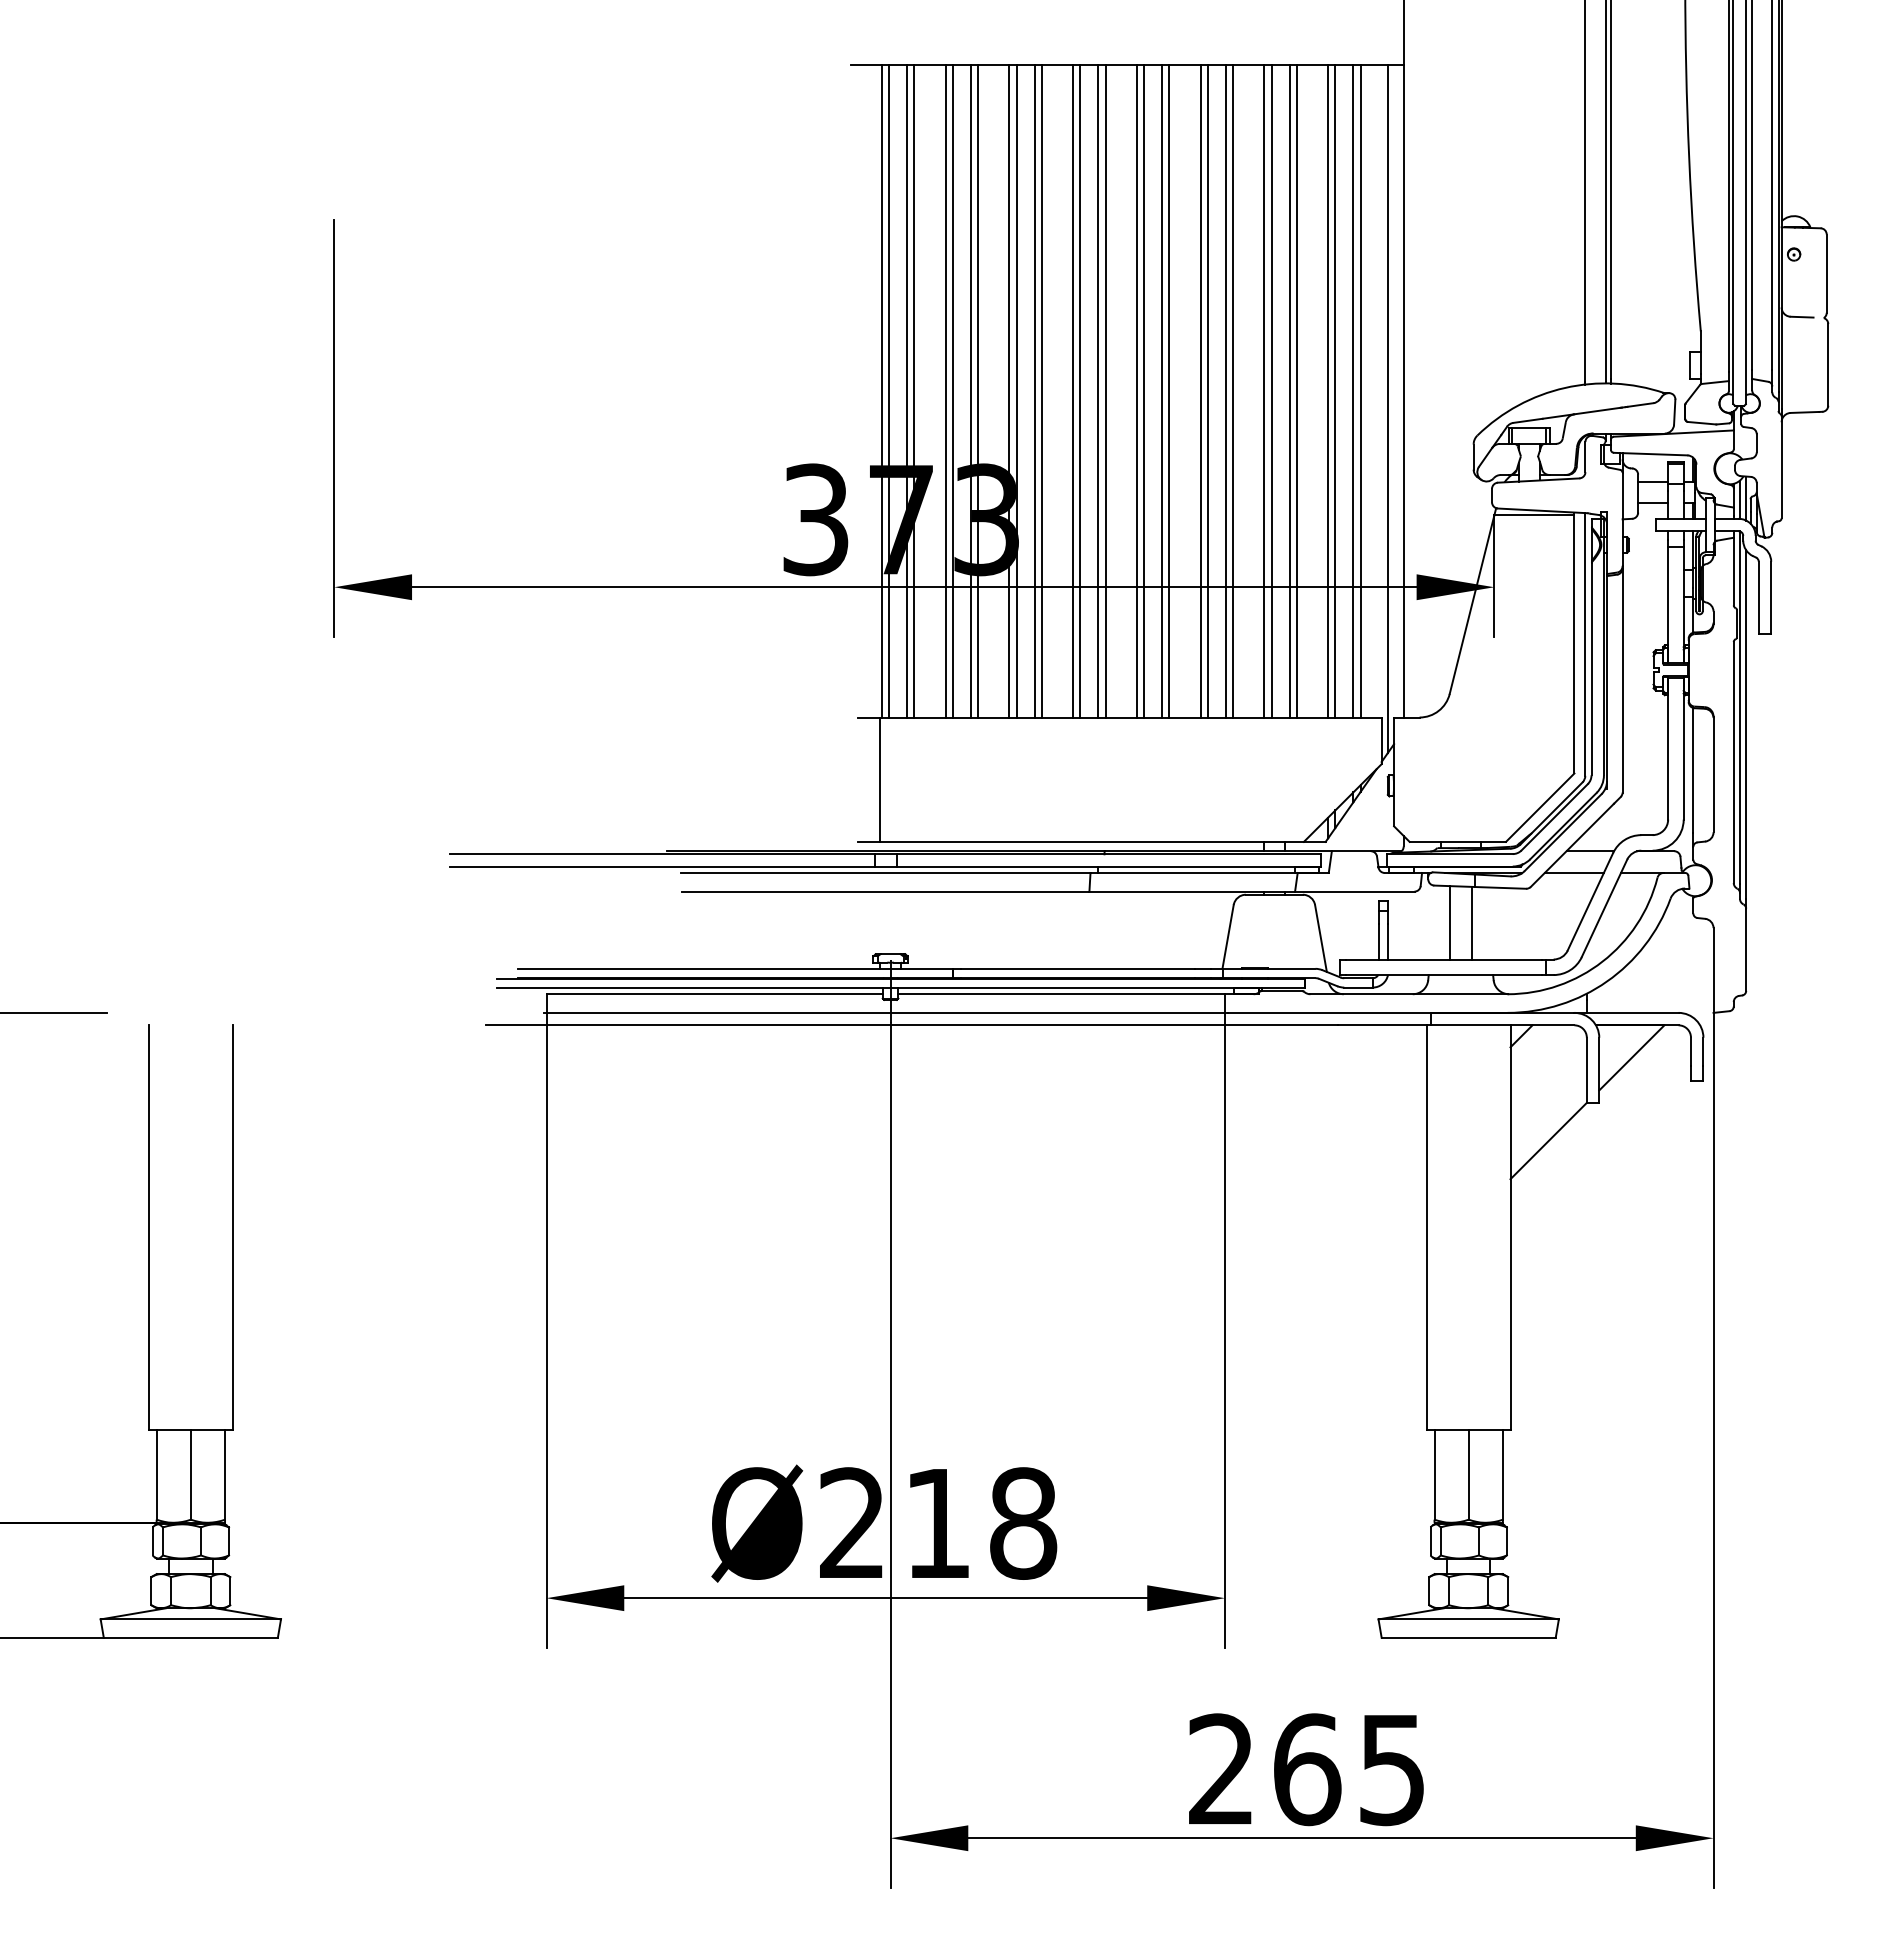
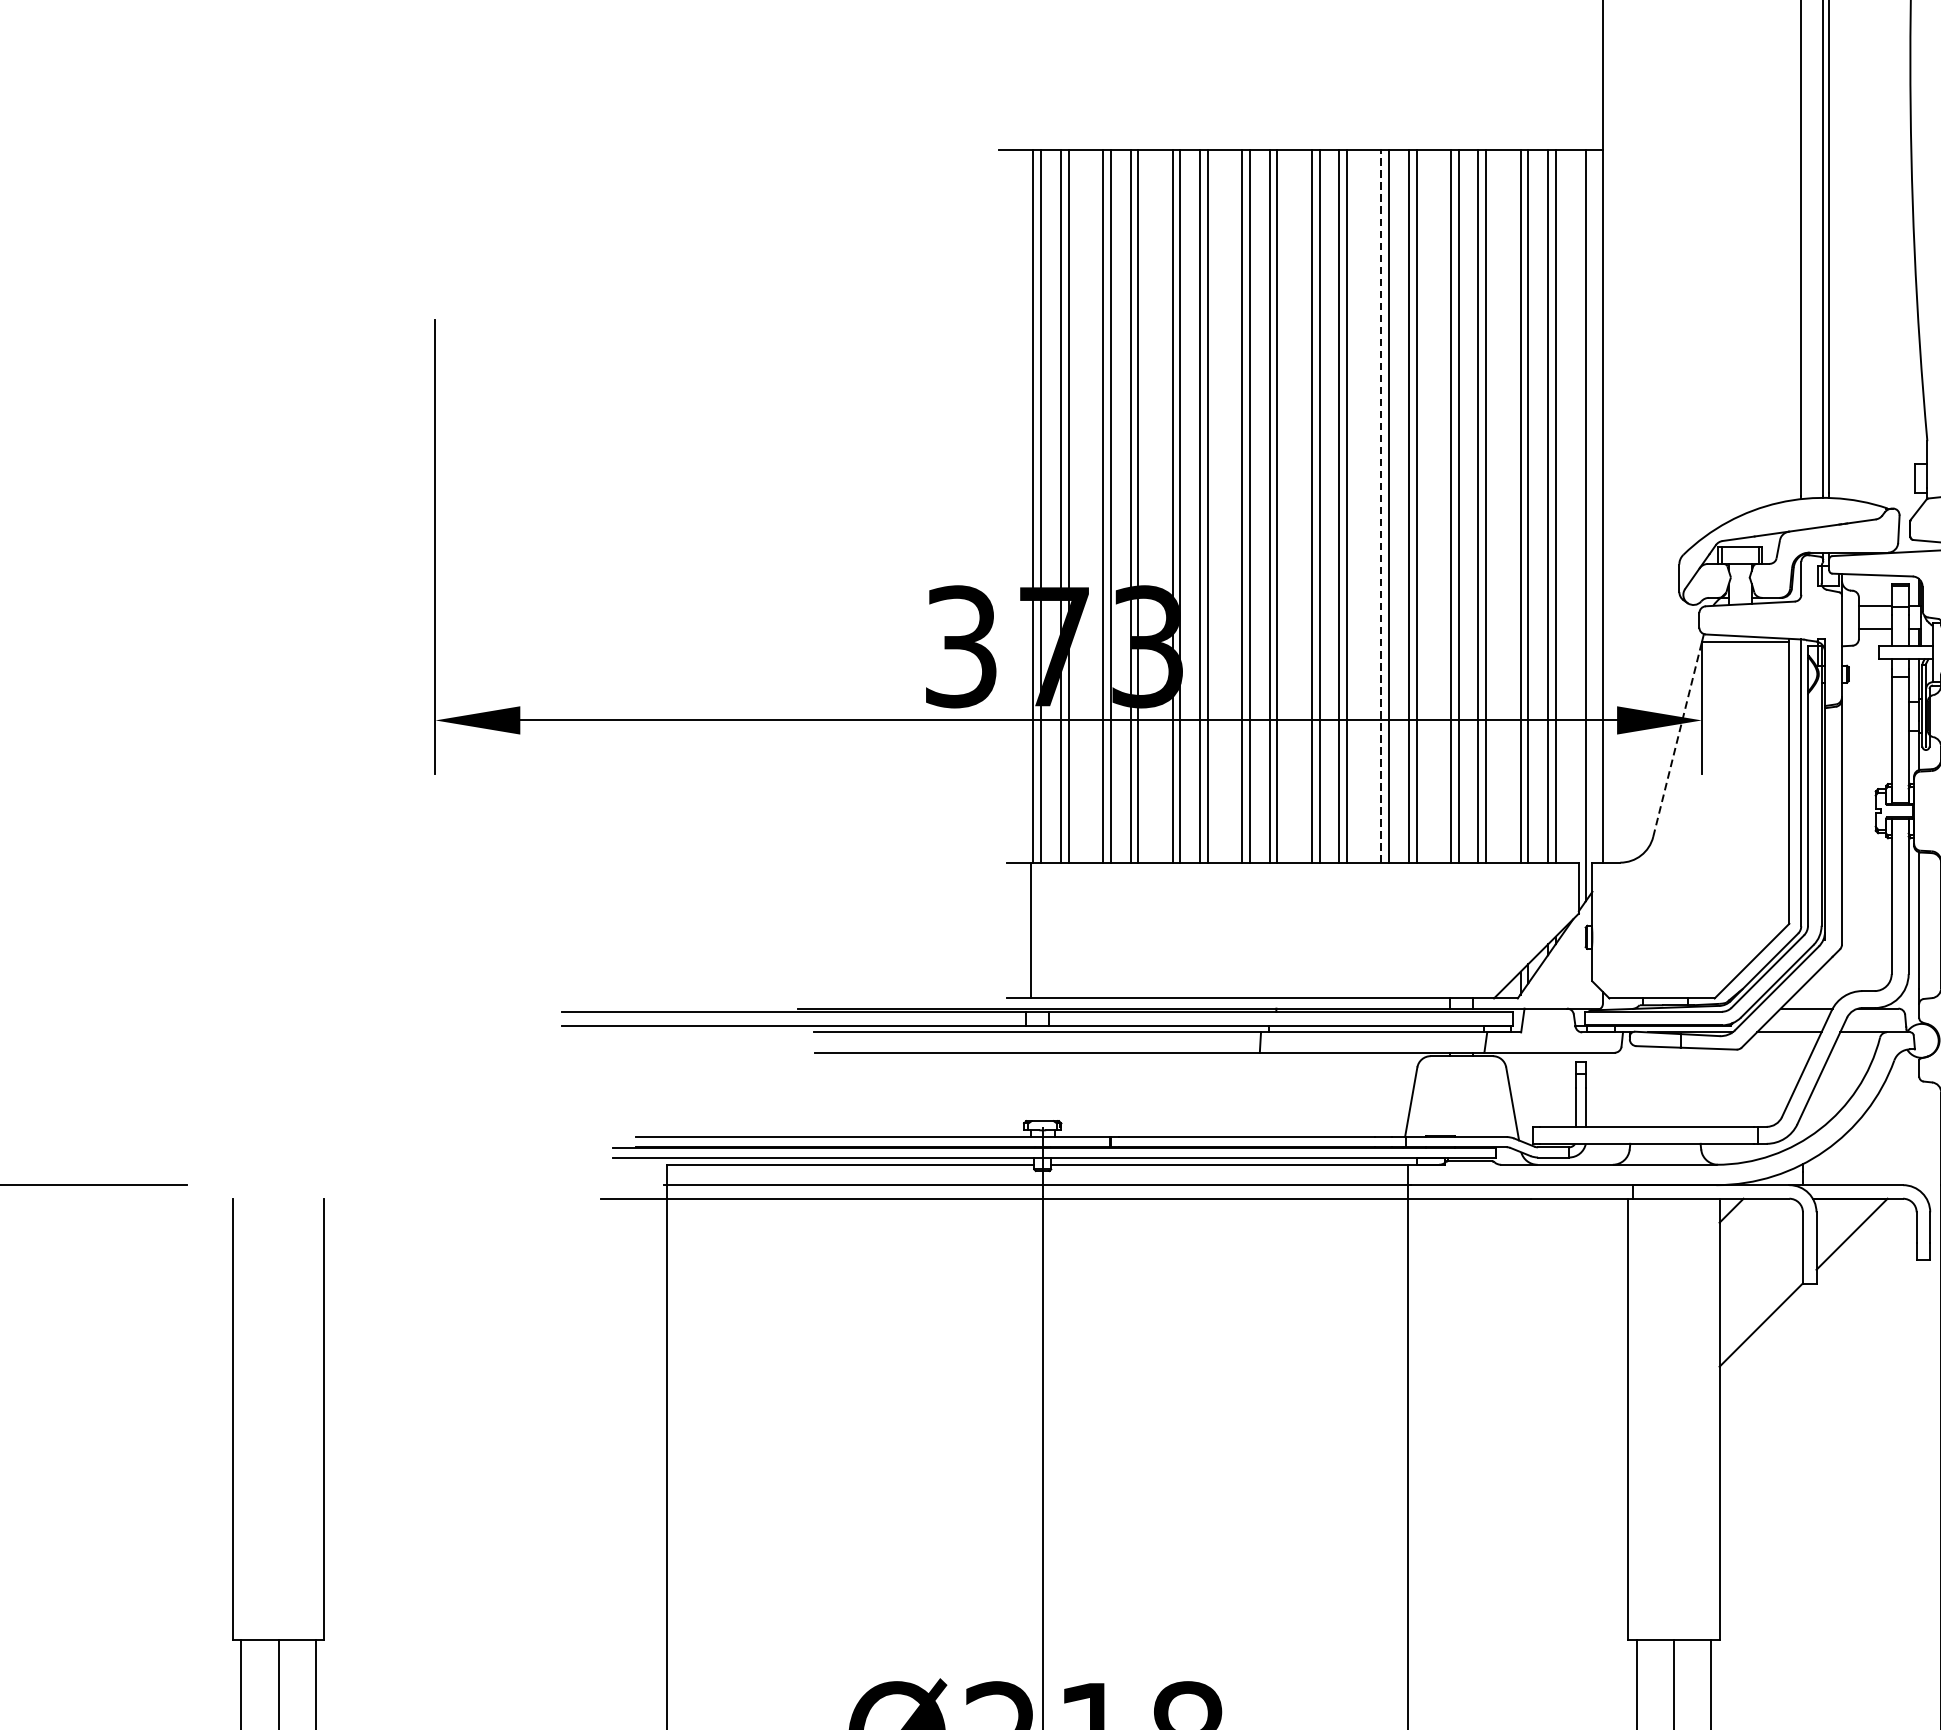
line: (1200, 390) -> (1381, 505), solid -> dashed
line: (1472, 604) -> (1678, 739), solid -> dashed
line: (1450, 922) -> (1654, 1086), removed
line: (1471, 922) -> (1676, 1086), removed

